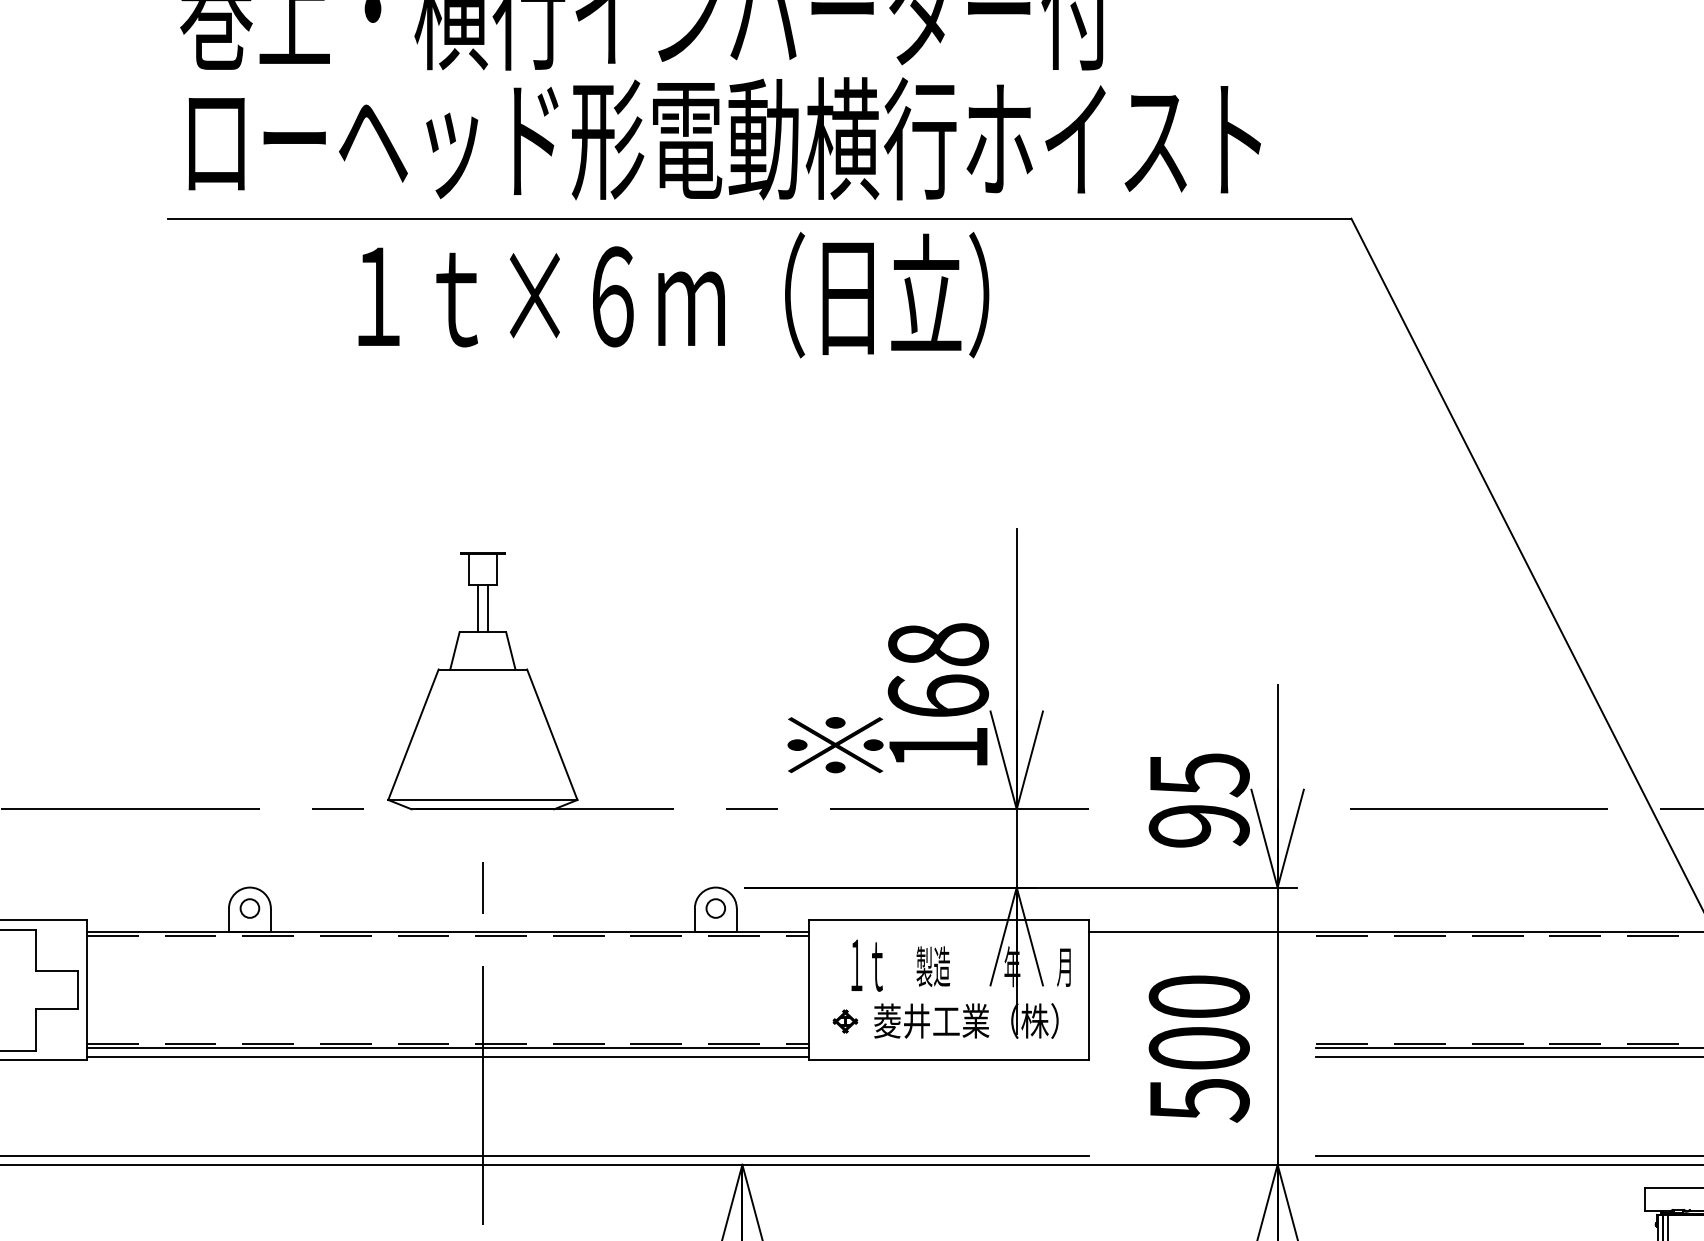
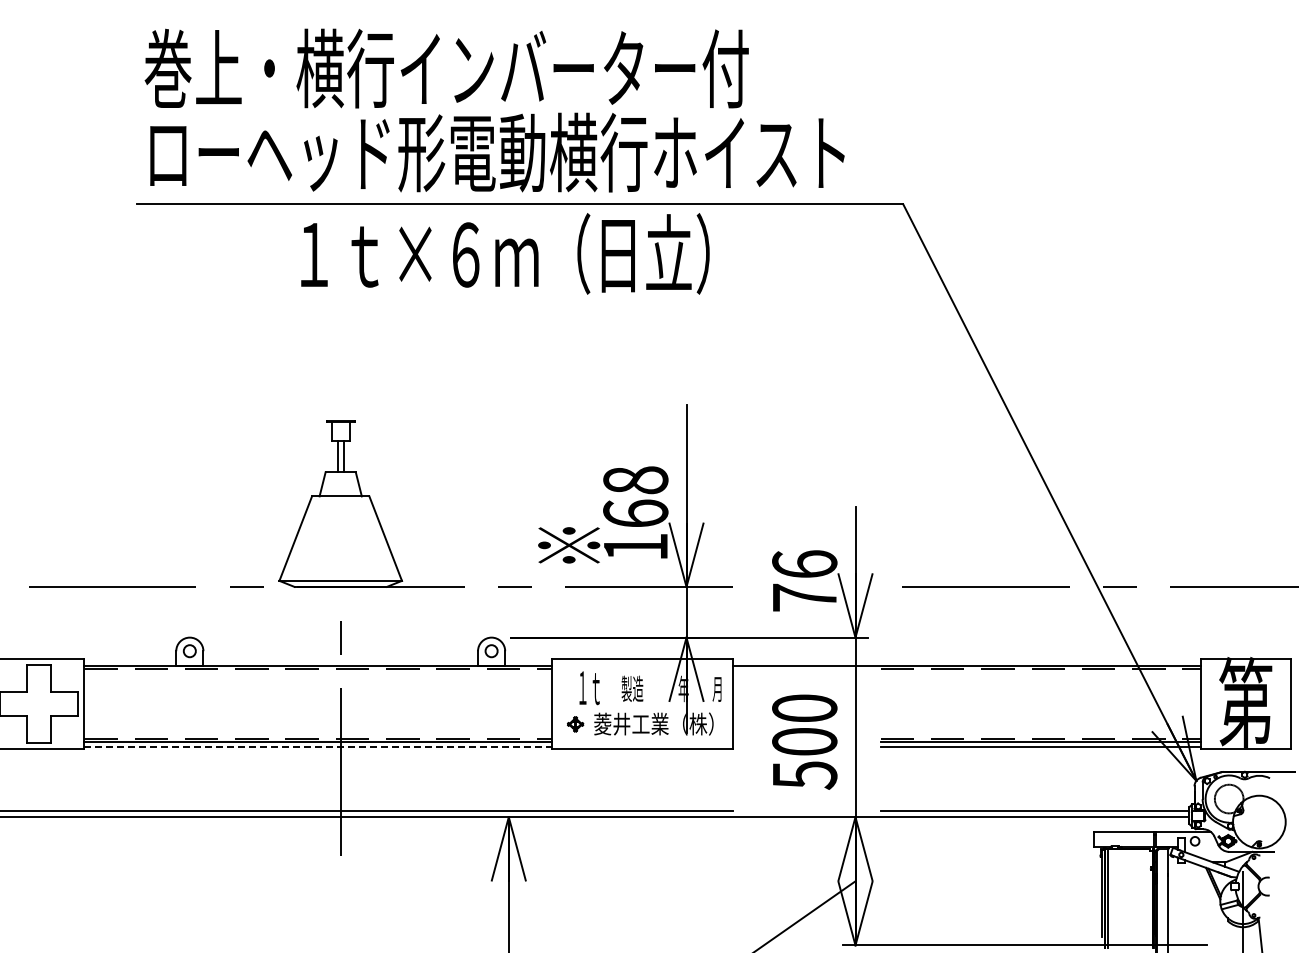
text: (673, 294) -> (505, 253), moved
text: (1198, 799) -> (804, 580), 95 -> 76
line: (448, 1057) -> (318, 747), solid -> dashed

